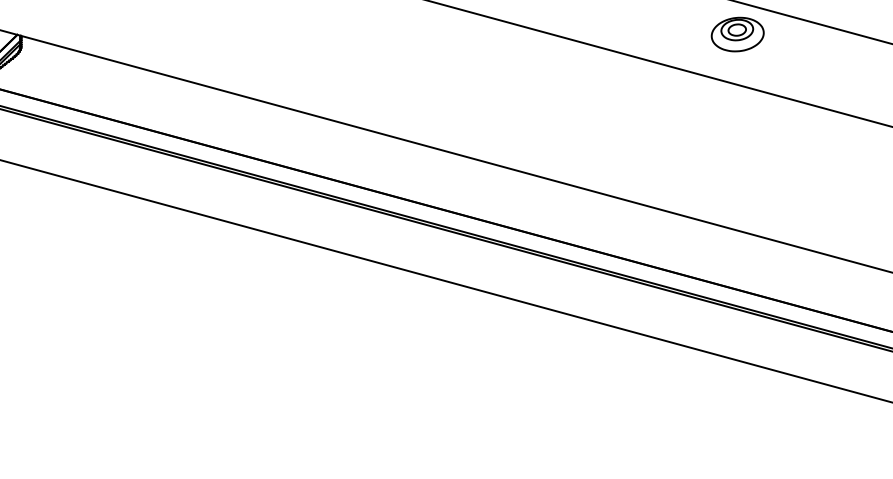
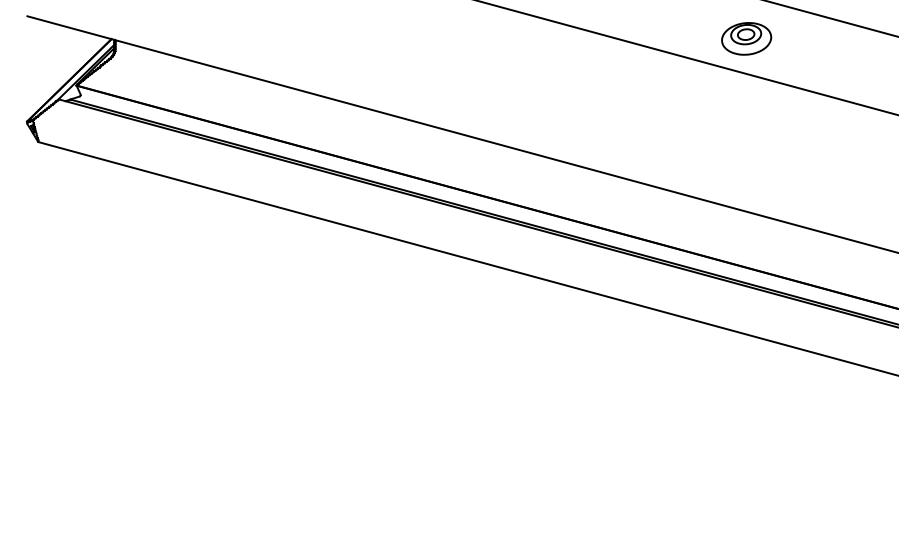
part: (737, 34) -> (746, 38), moved

